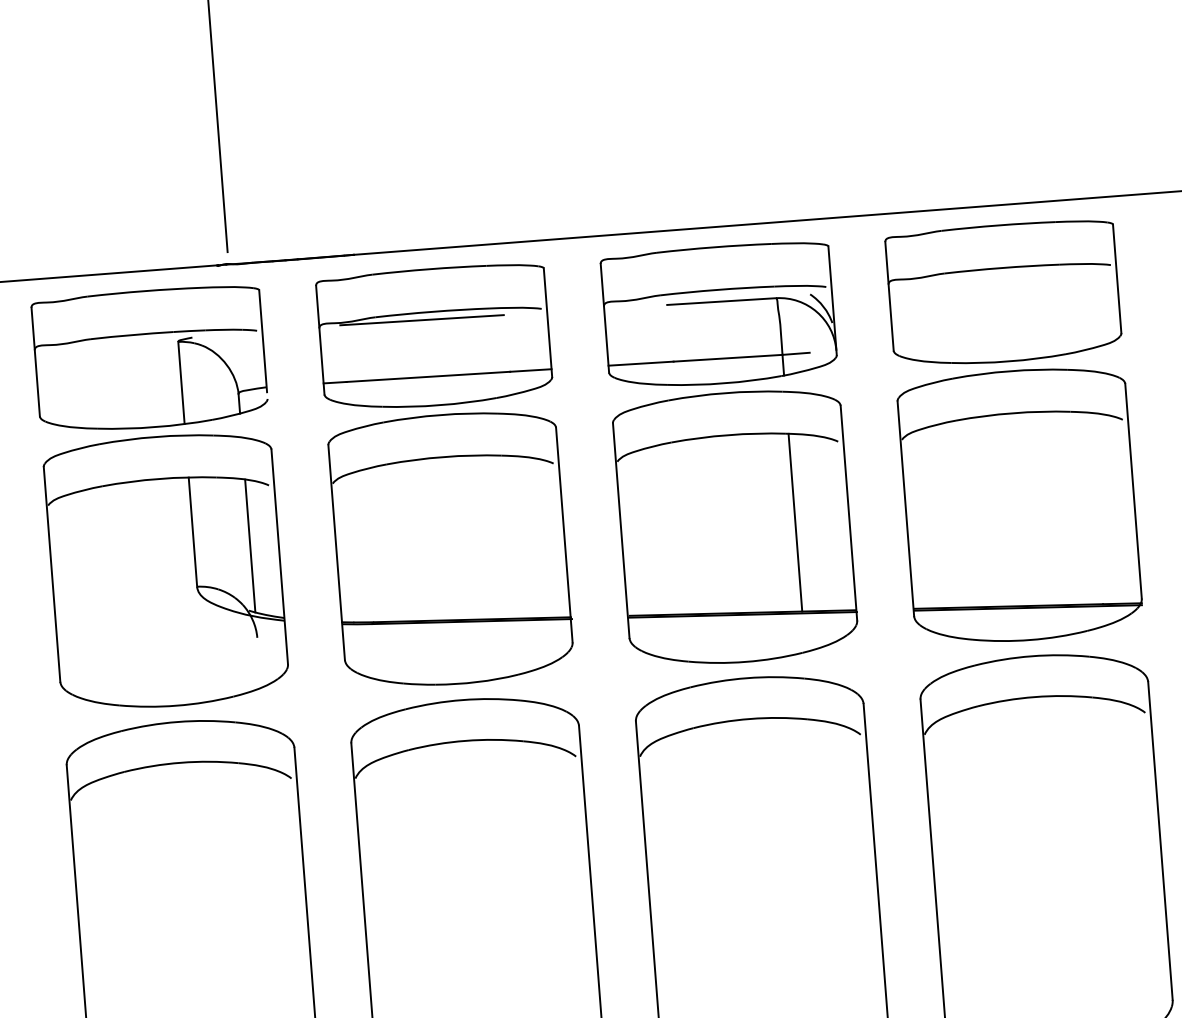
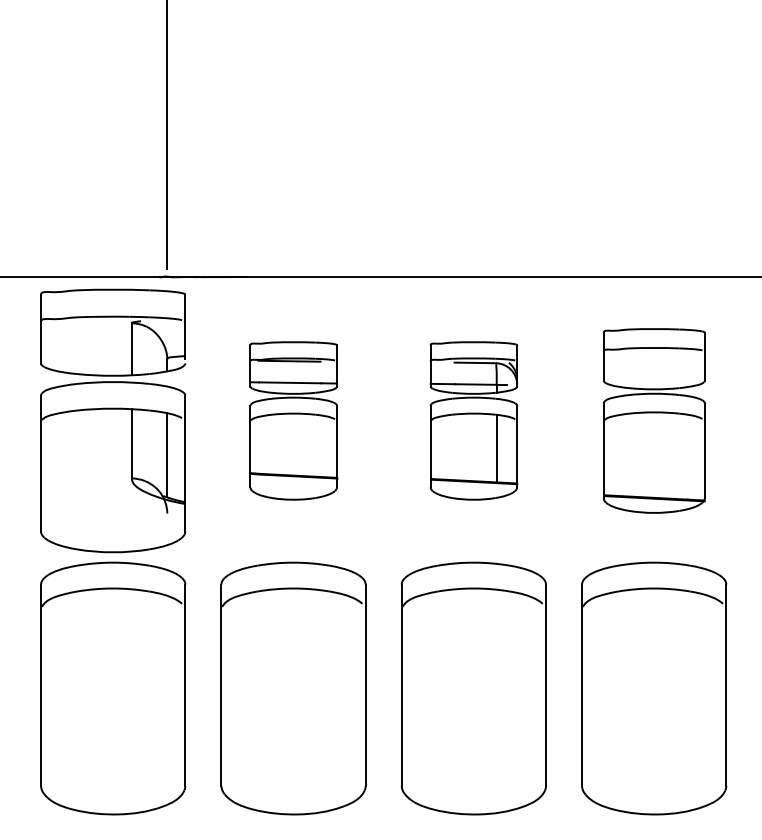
part: (1014, 431) -> (654, 420), size x0.7
part: (729, 453) -> (473, 420), size x0.6
part: (445, 475) -> (293, 420), size x0.6

